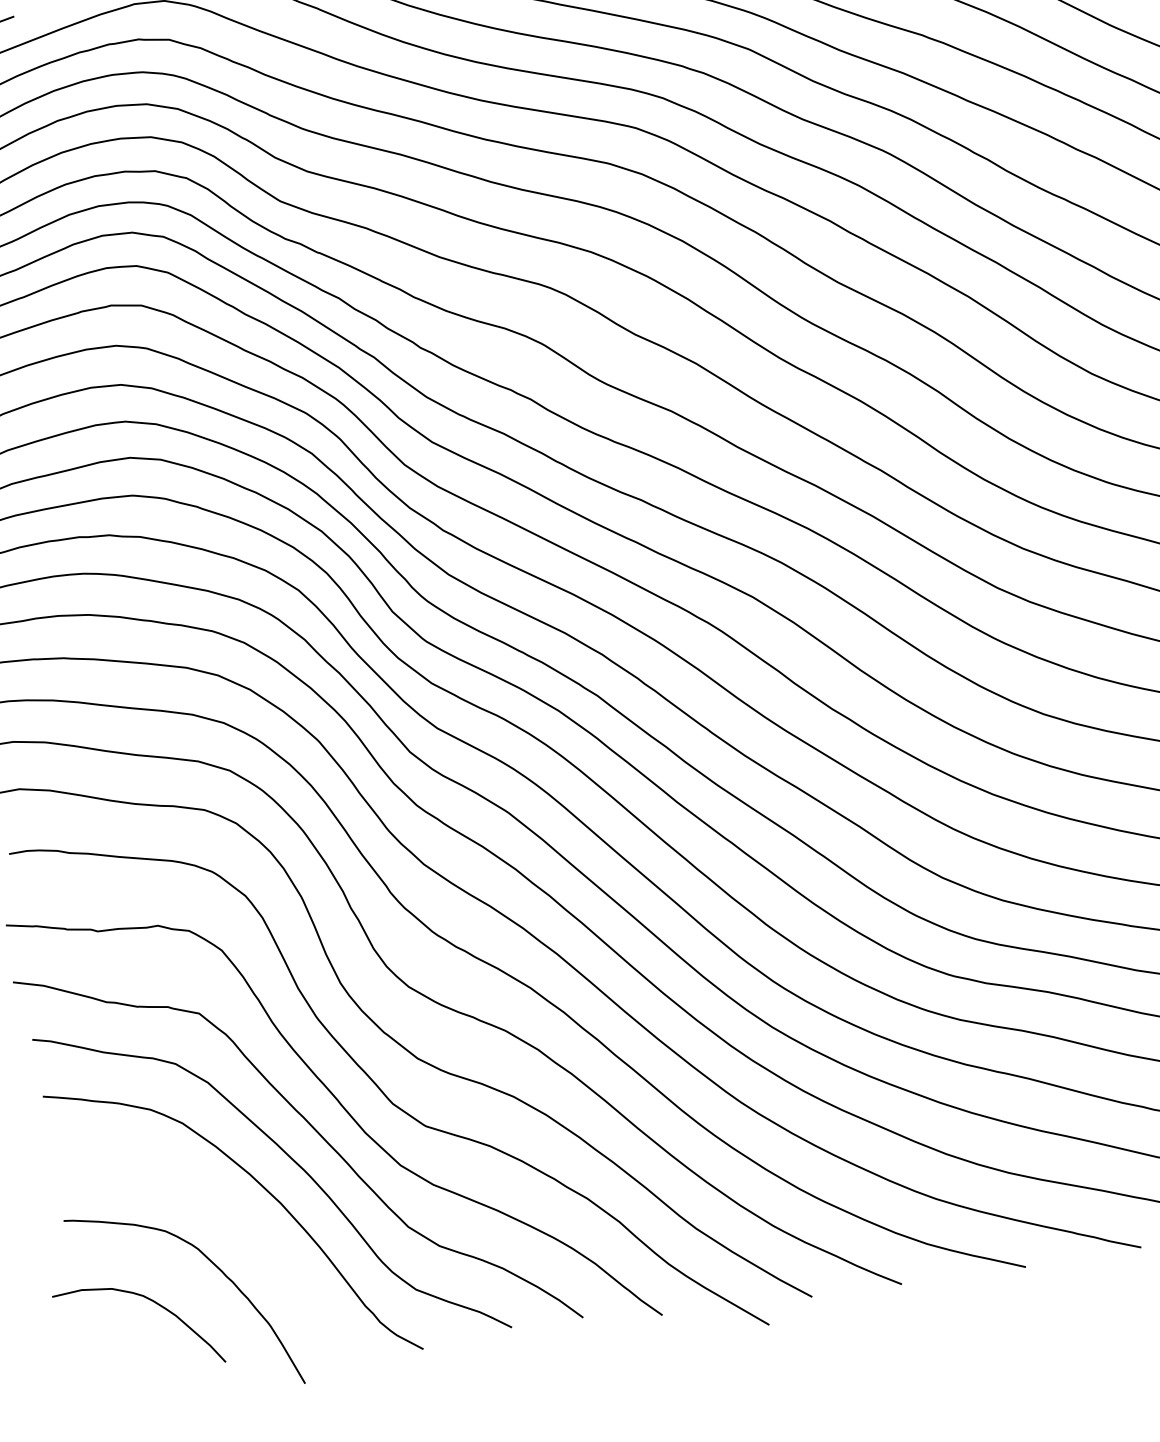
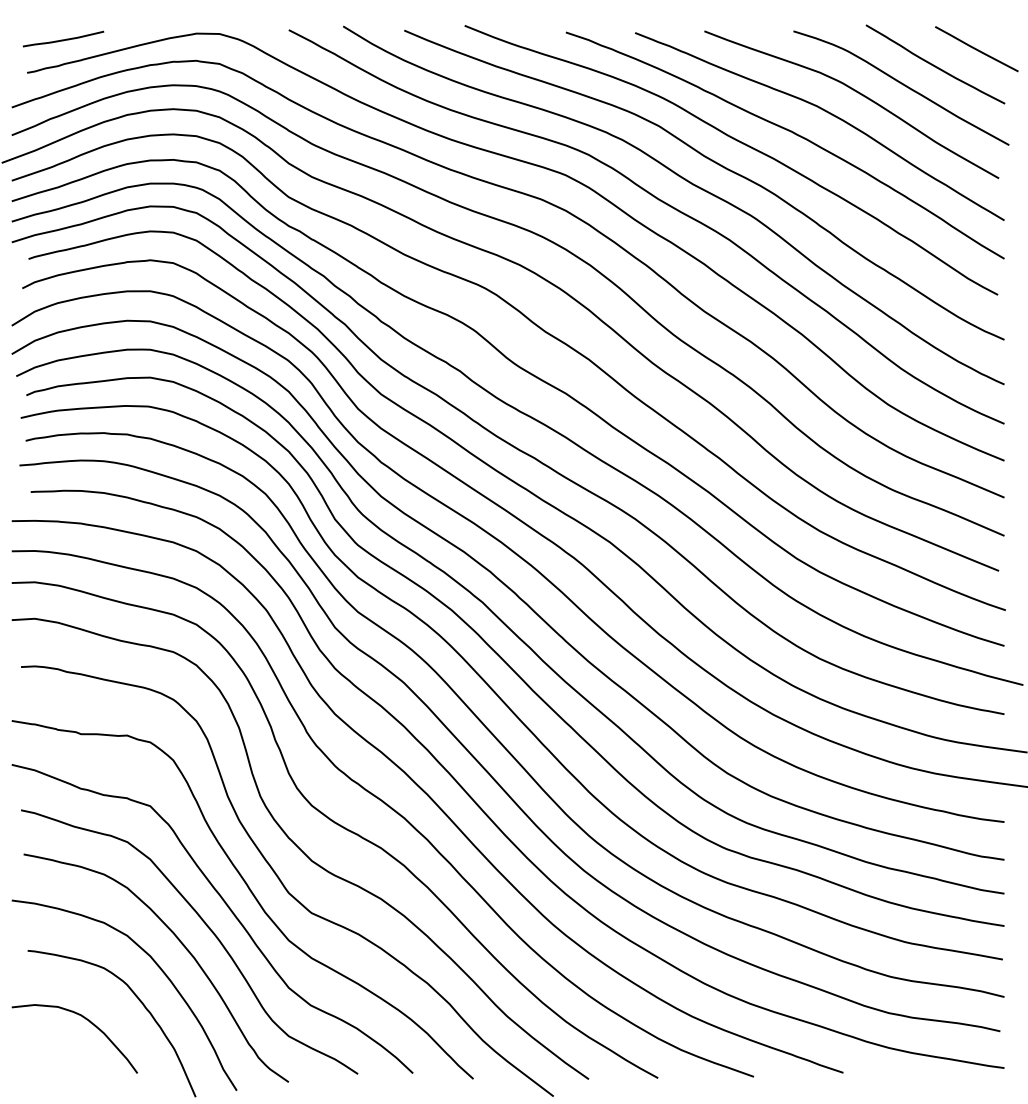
curve: (233, 1219) -> (156, 965), added

